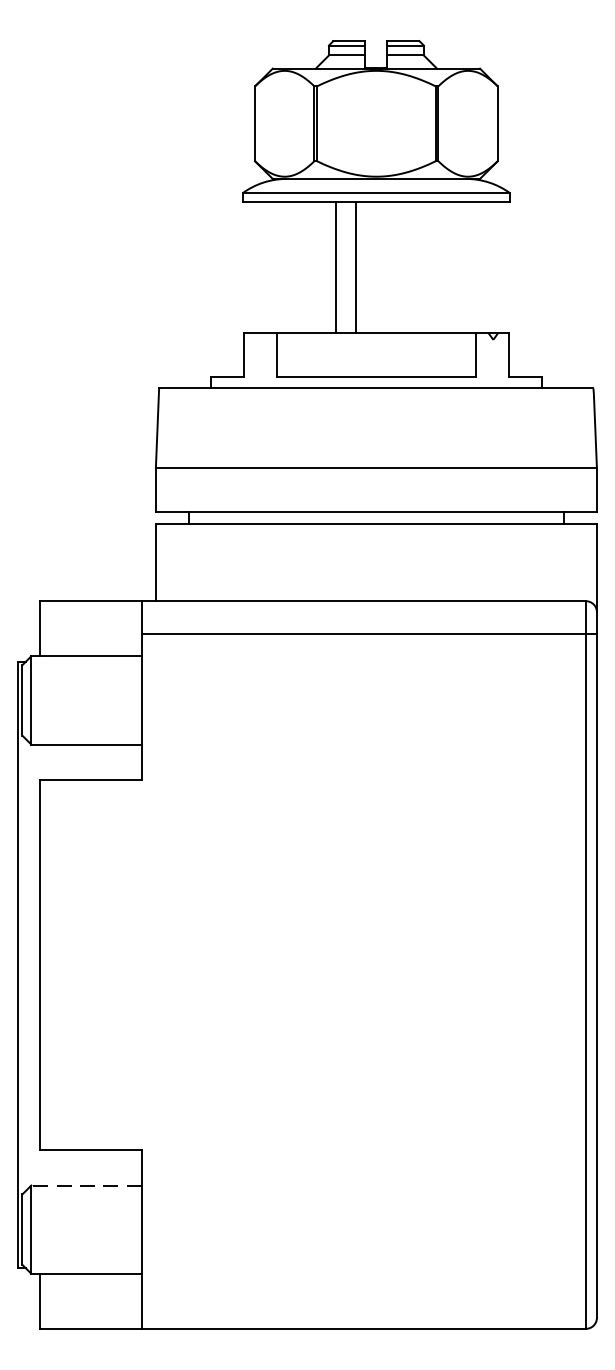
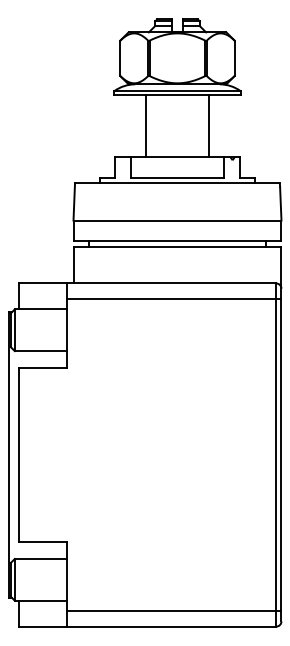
line: (336, 268) -> (146, 126), moved
line: (355, 268) -> (208, 126), moved
line: (85, 1186) -> (40, 559), dashed -> solid
line: (367, 1296) -> (173, 611), added

